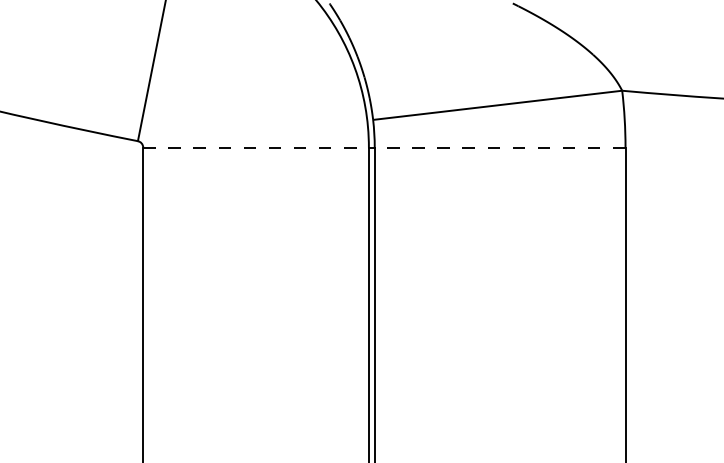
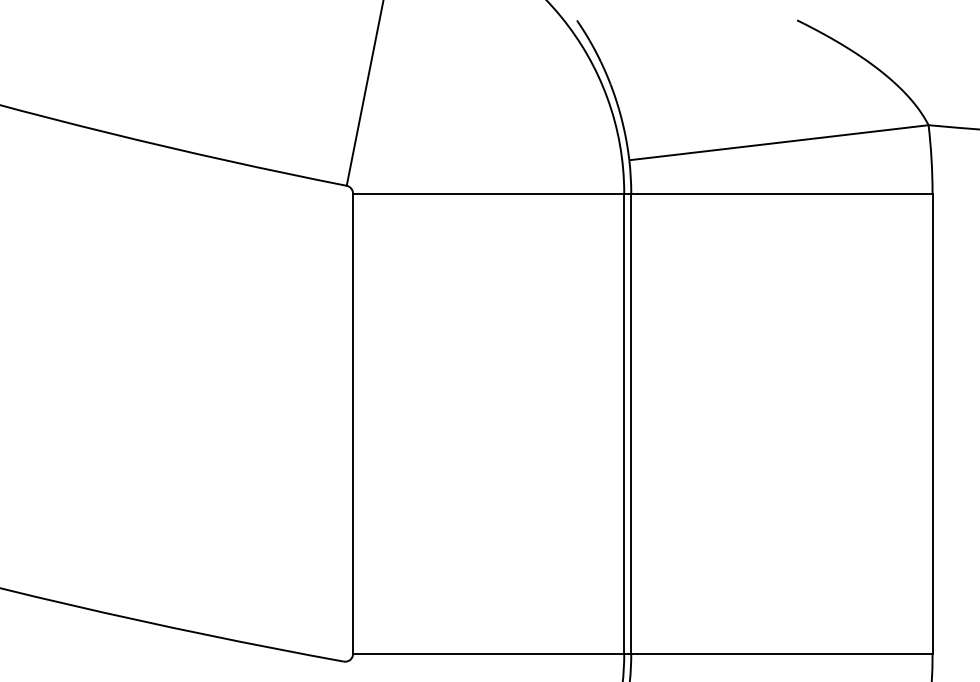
line: (255, 147) -> (488, 193), dashed -> solid
line: (499, 147) -> (781, 193), dashed -> solid

